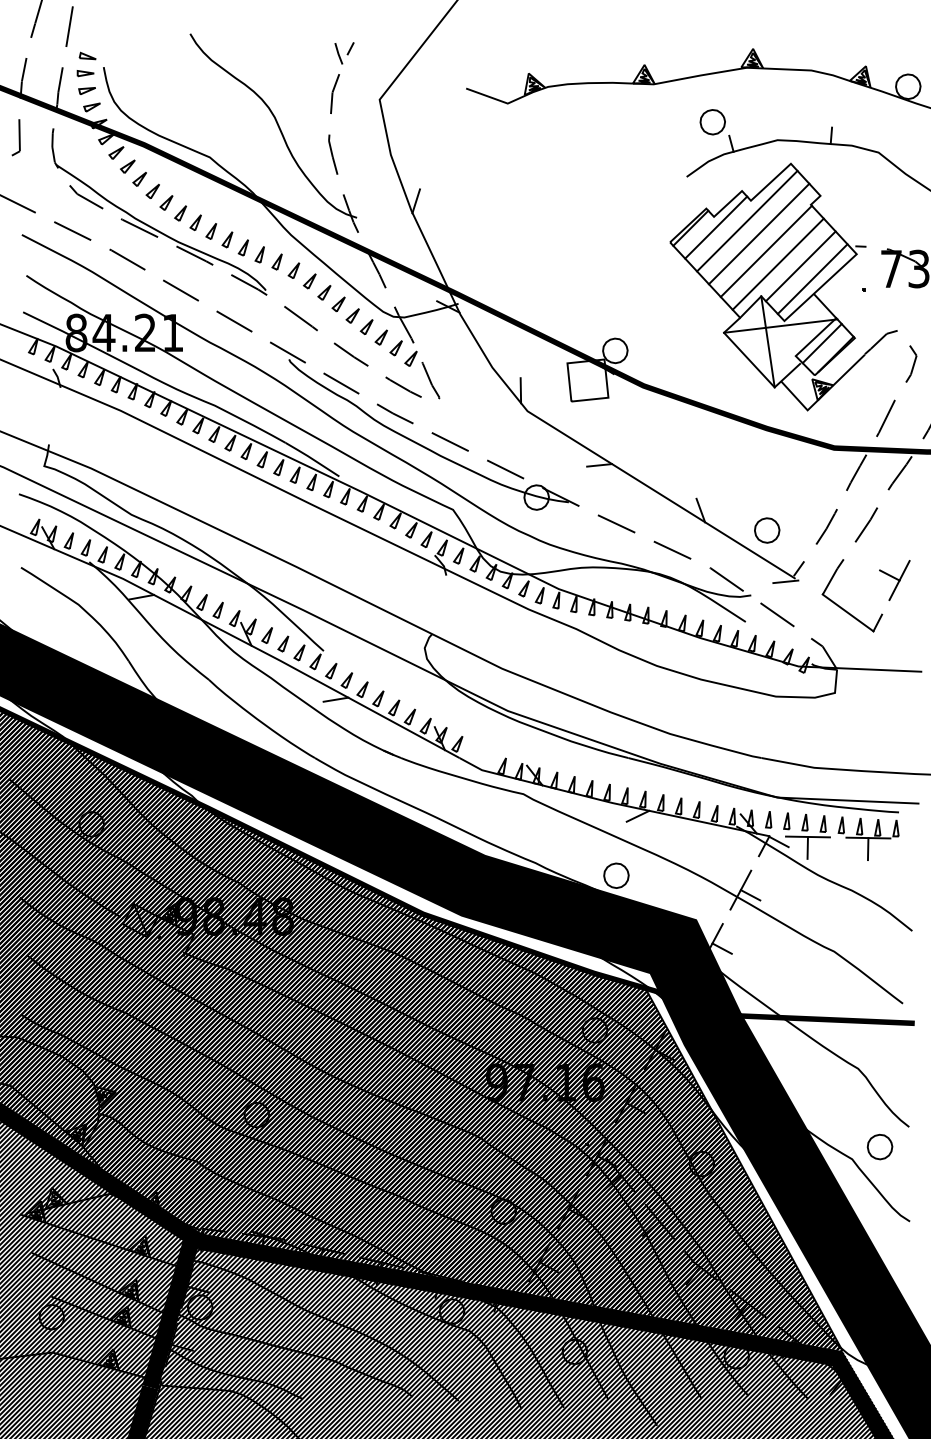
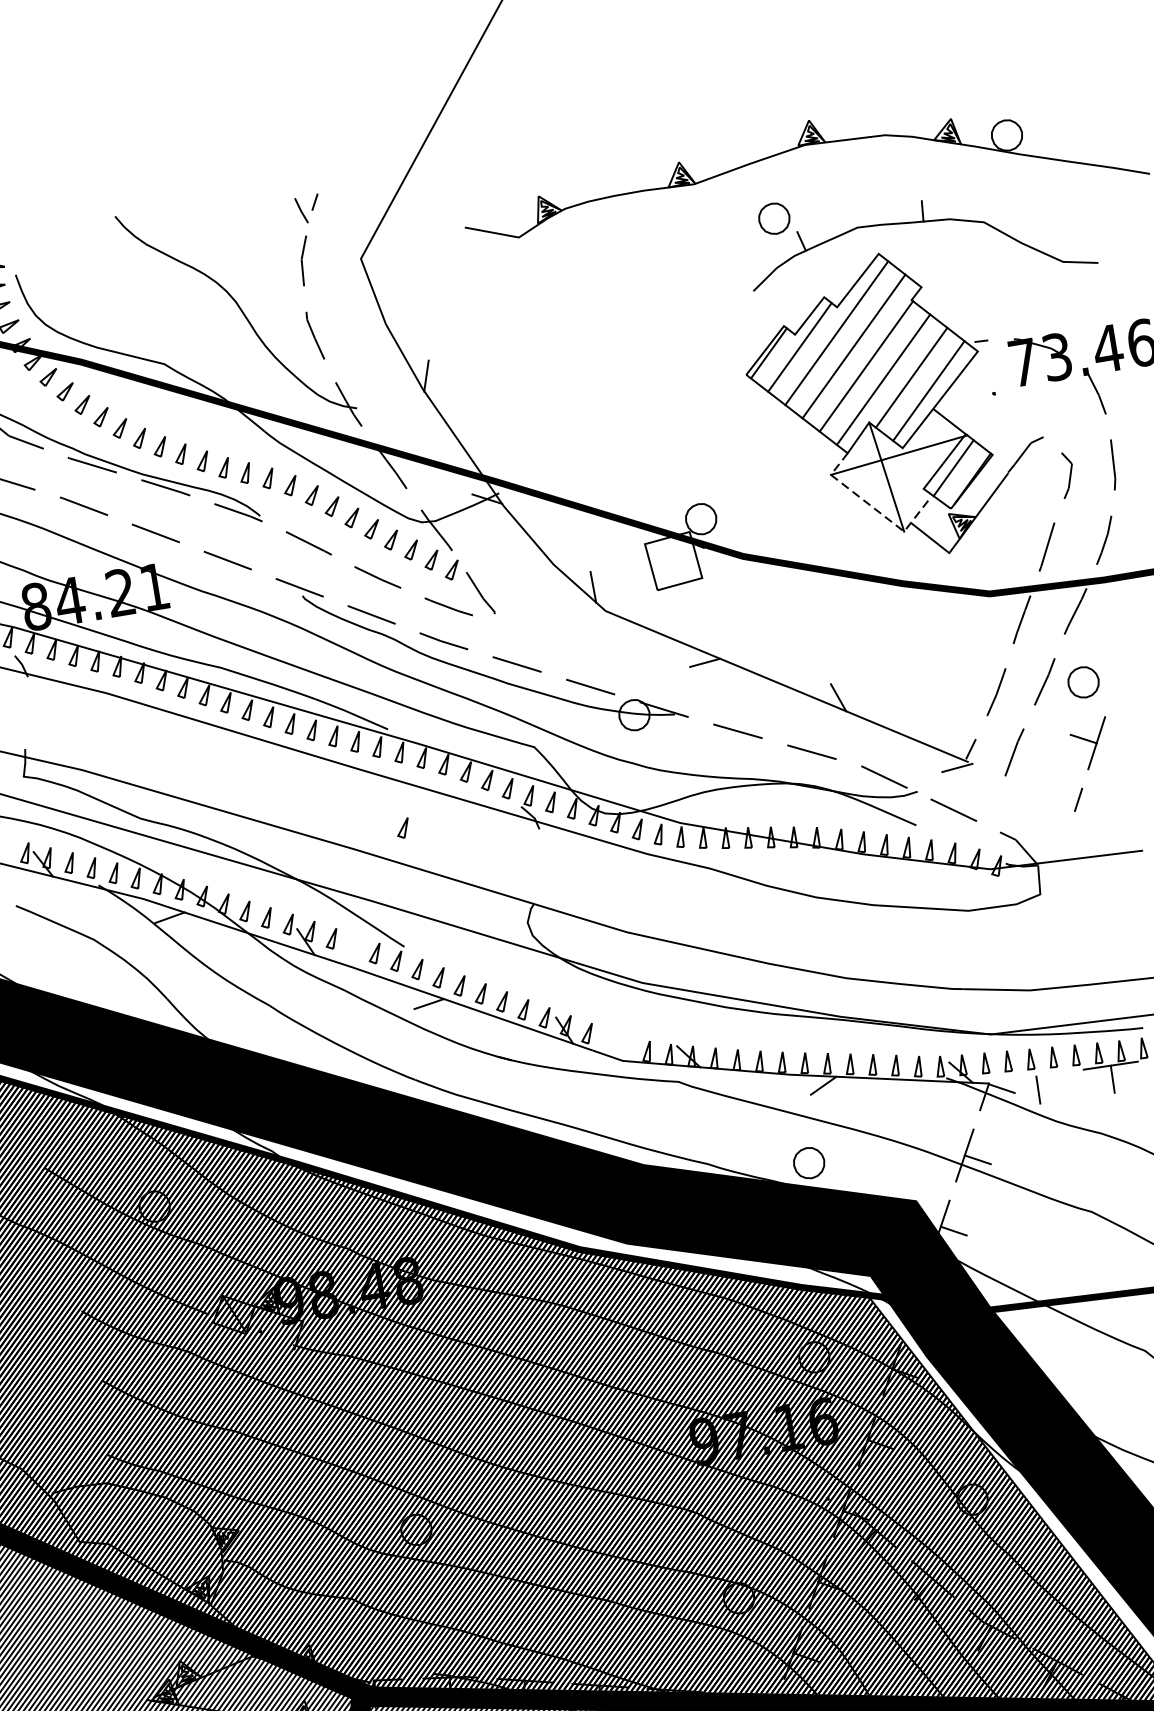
line: (753, 364) -> (873, 507), solid -> dashed
part: (767, 530) -> (1084, 682), moved
line: (847, 612) -> (1039, 793), removed
part: (283, 643) -> (403, 827), moved
line: (807, 836) -> (1035, 1076), removed

